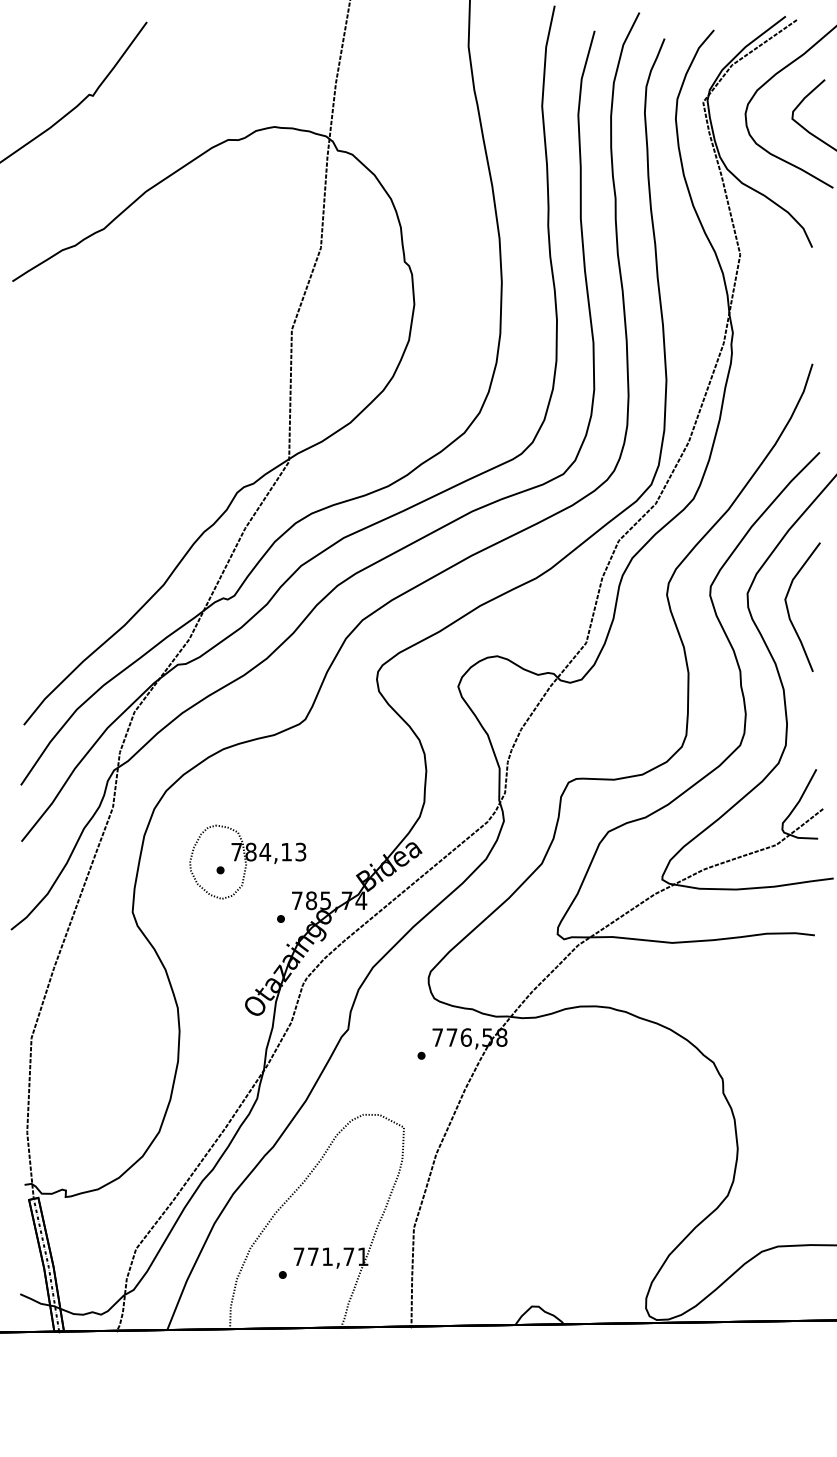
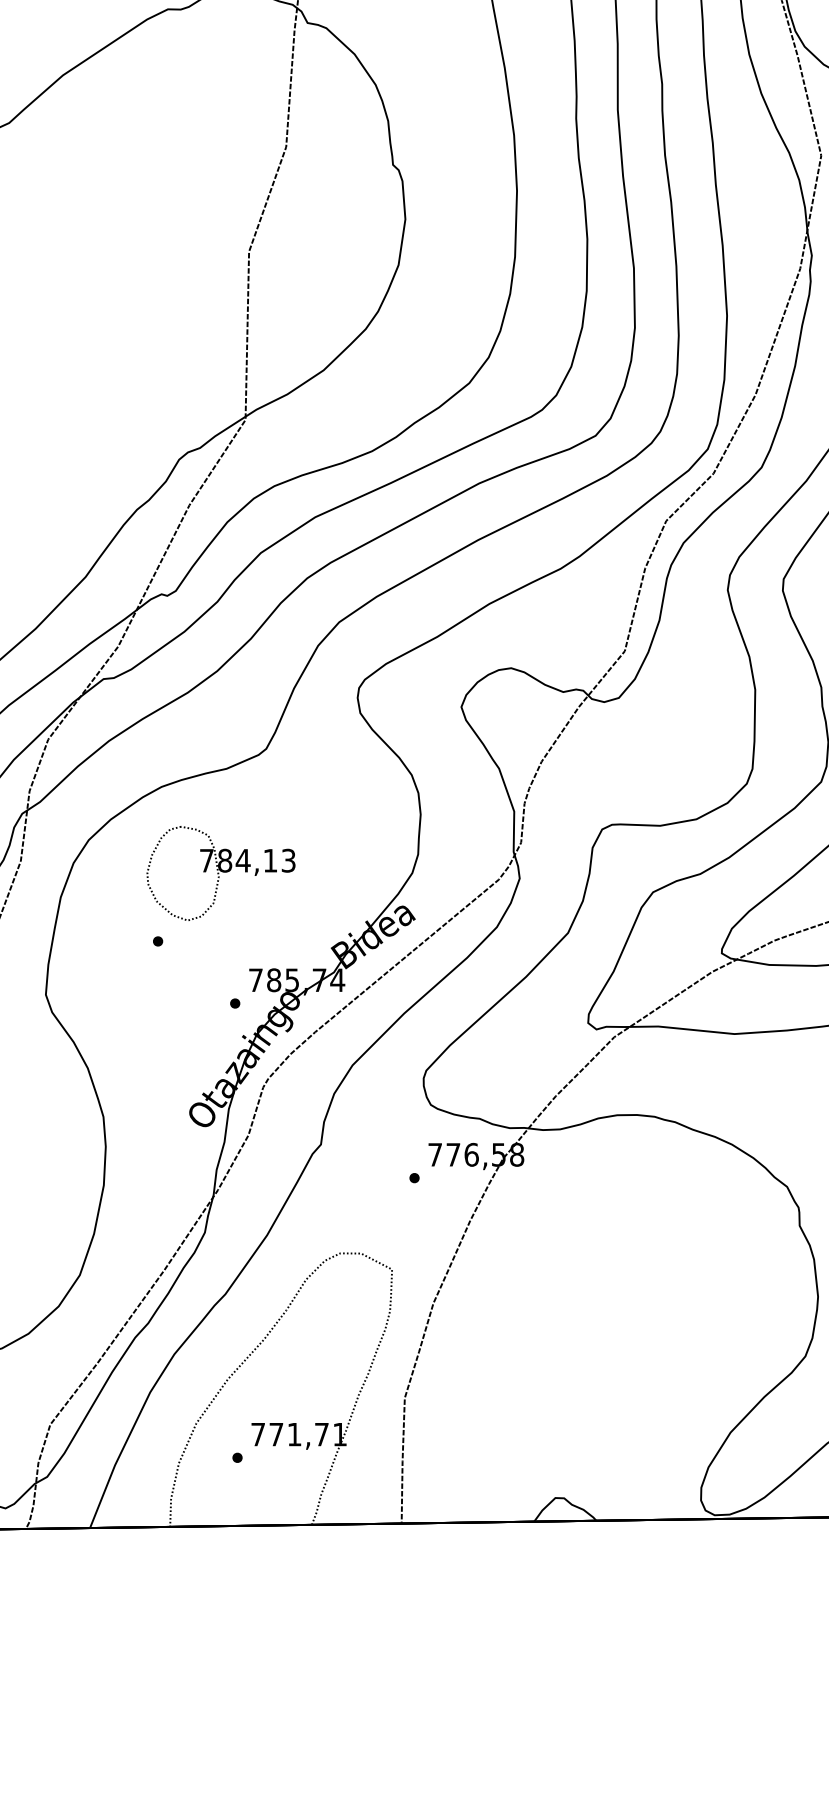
part: (247, 861) -> (220, 872), moved

